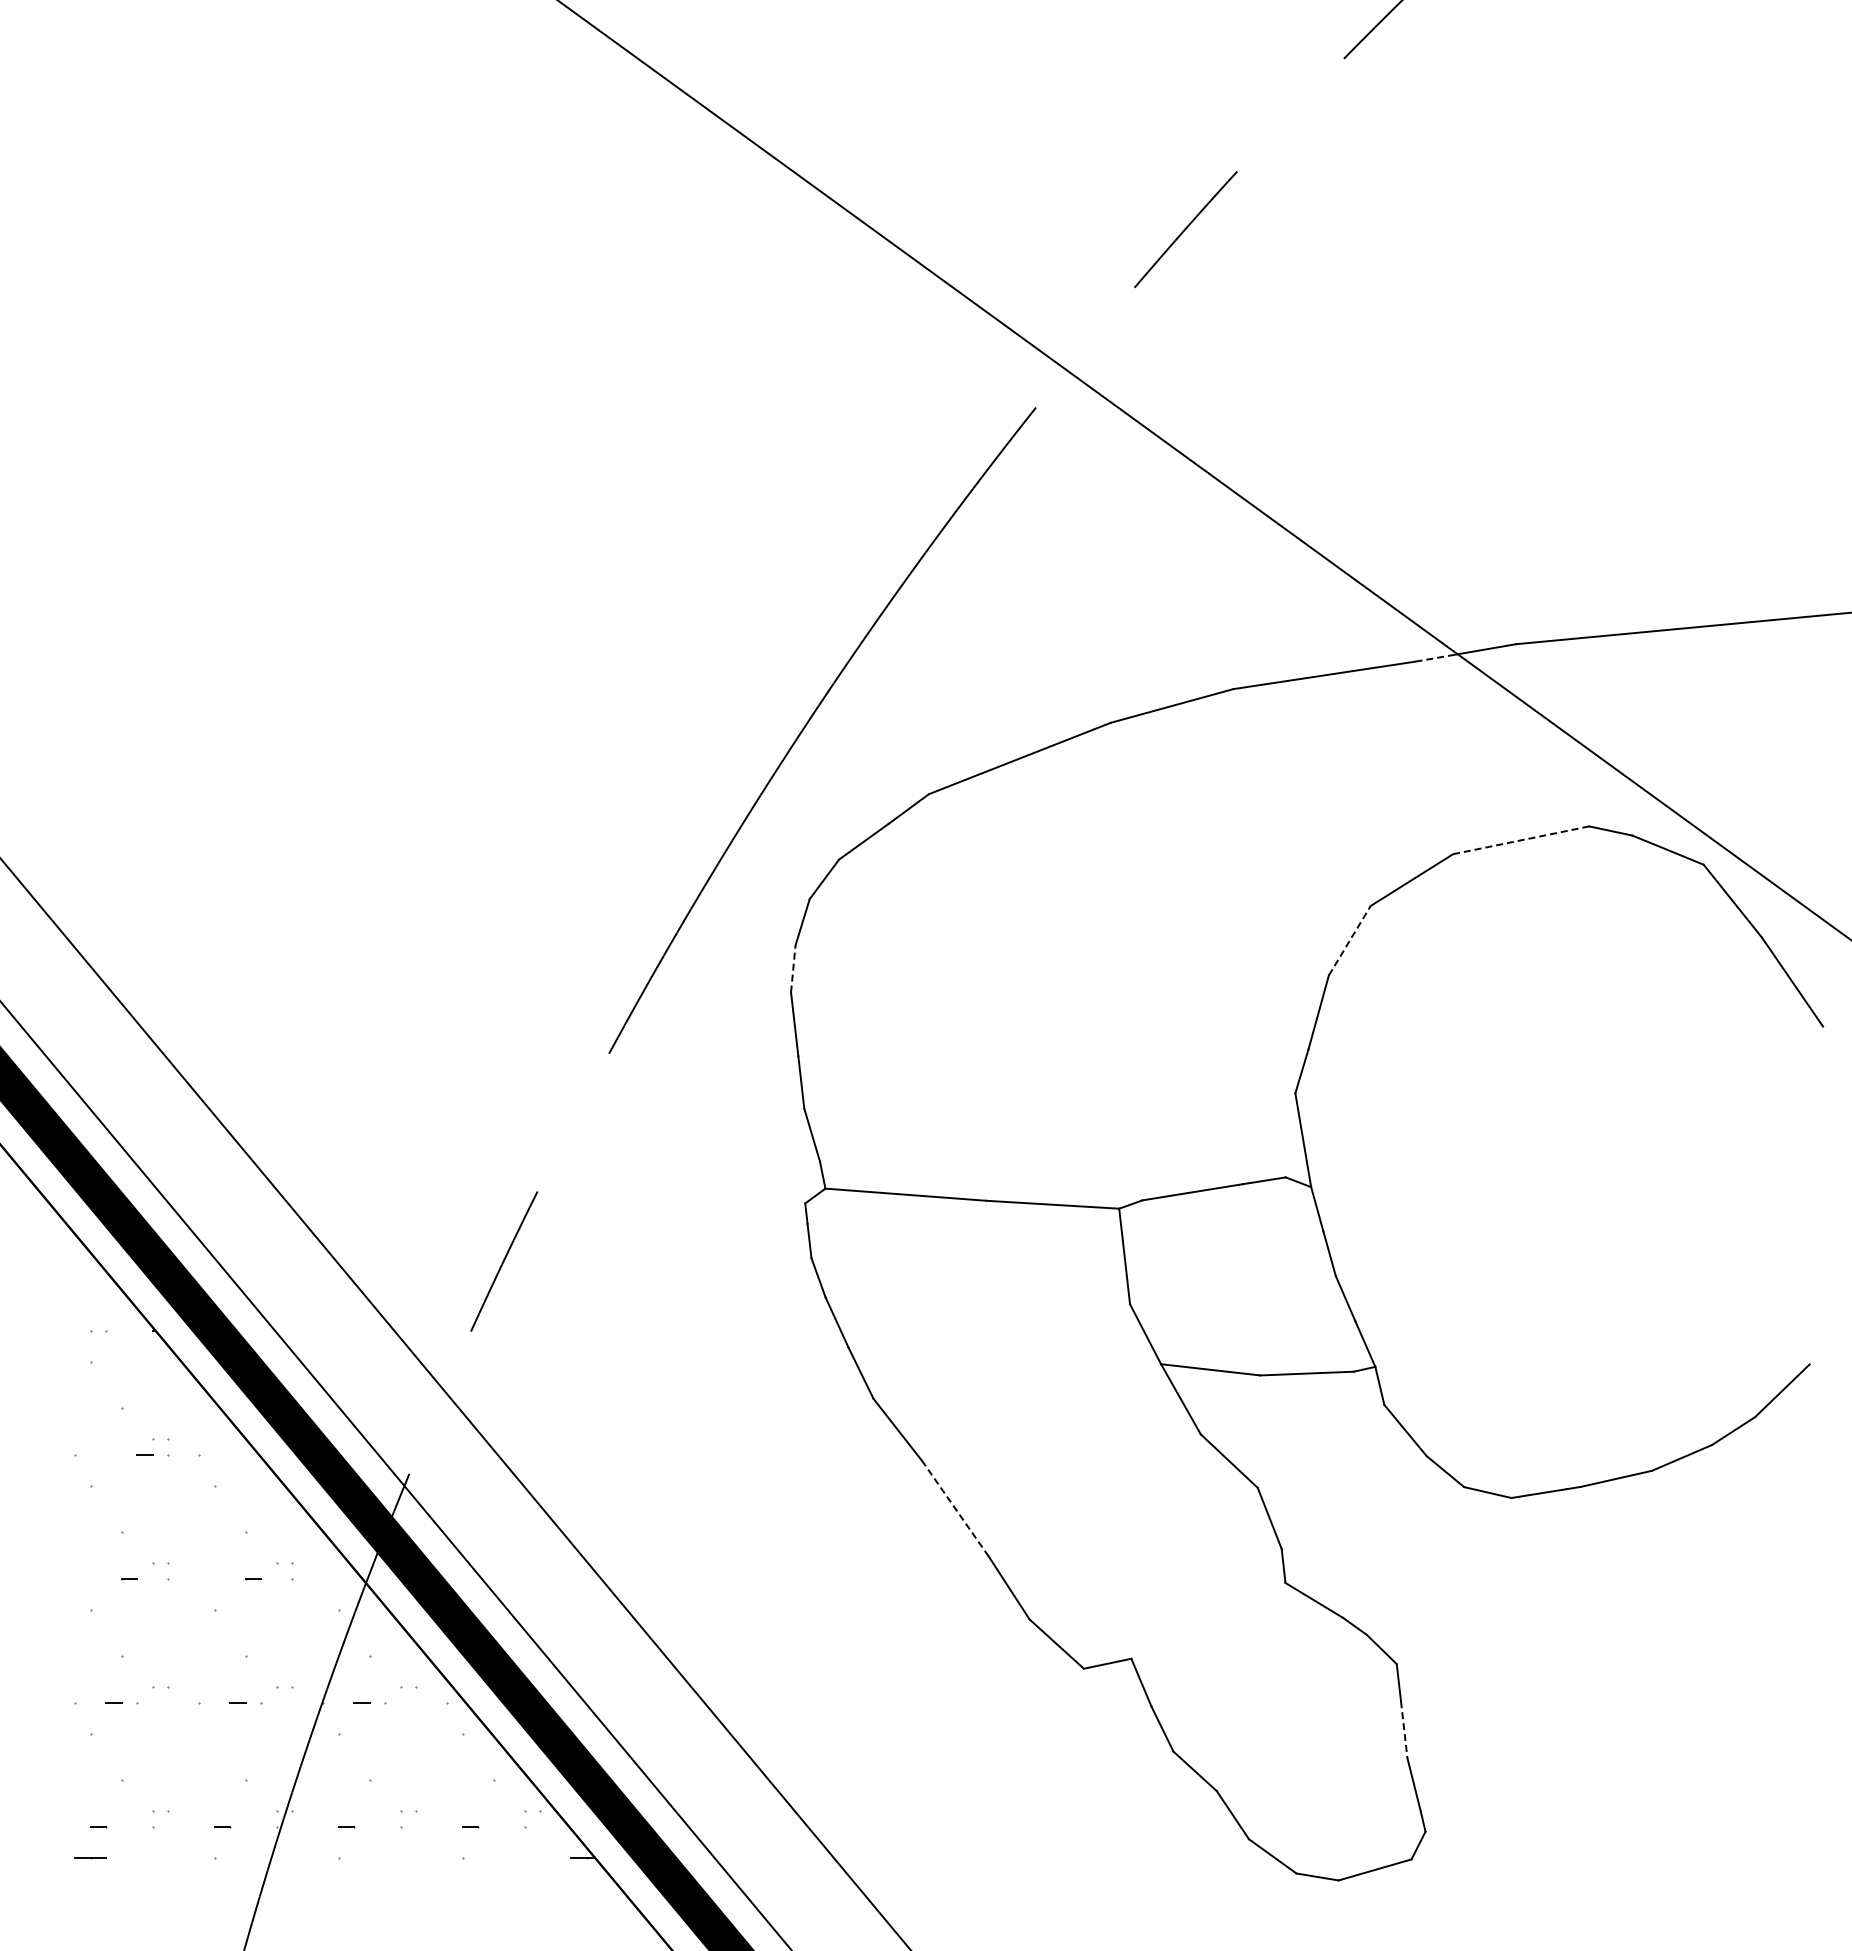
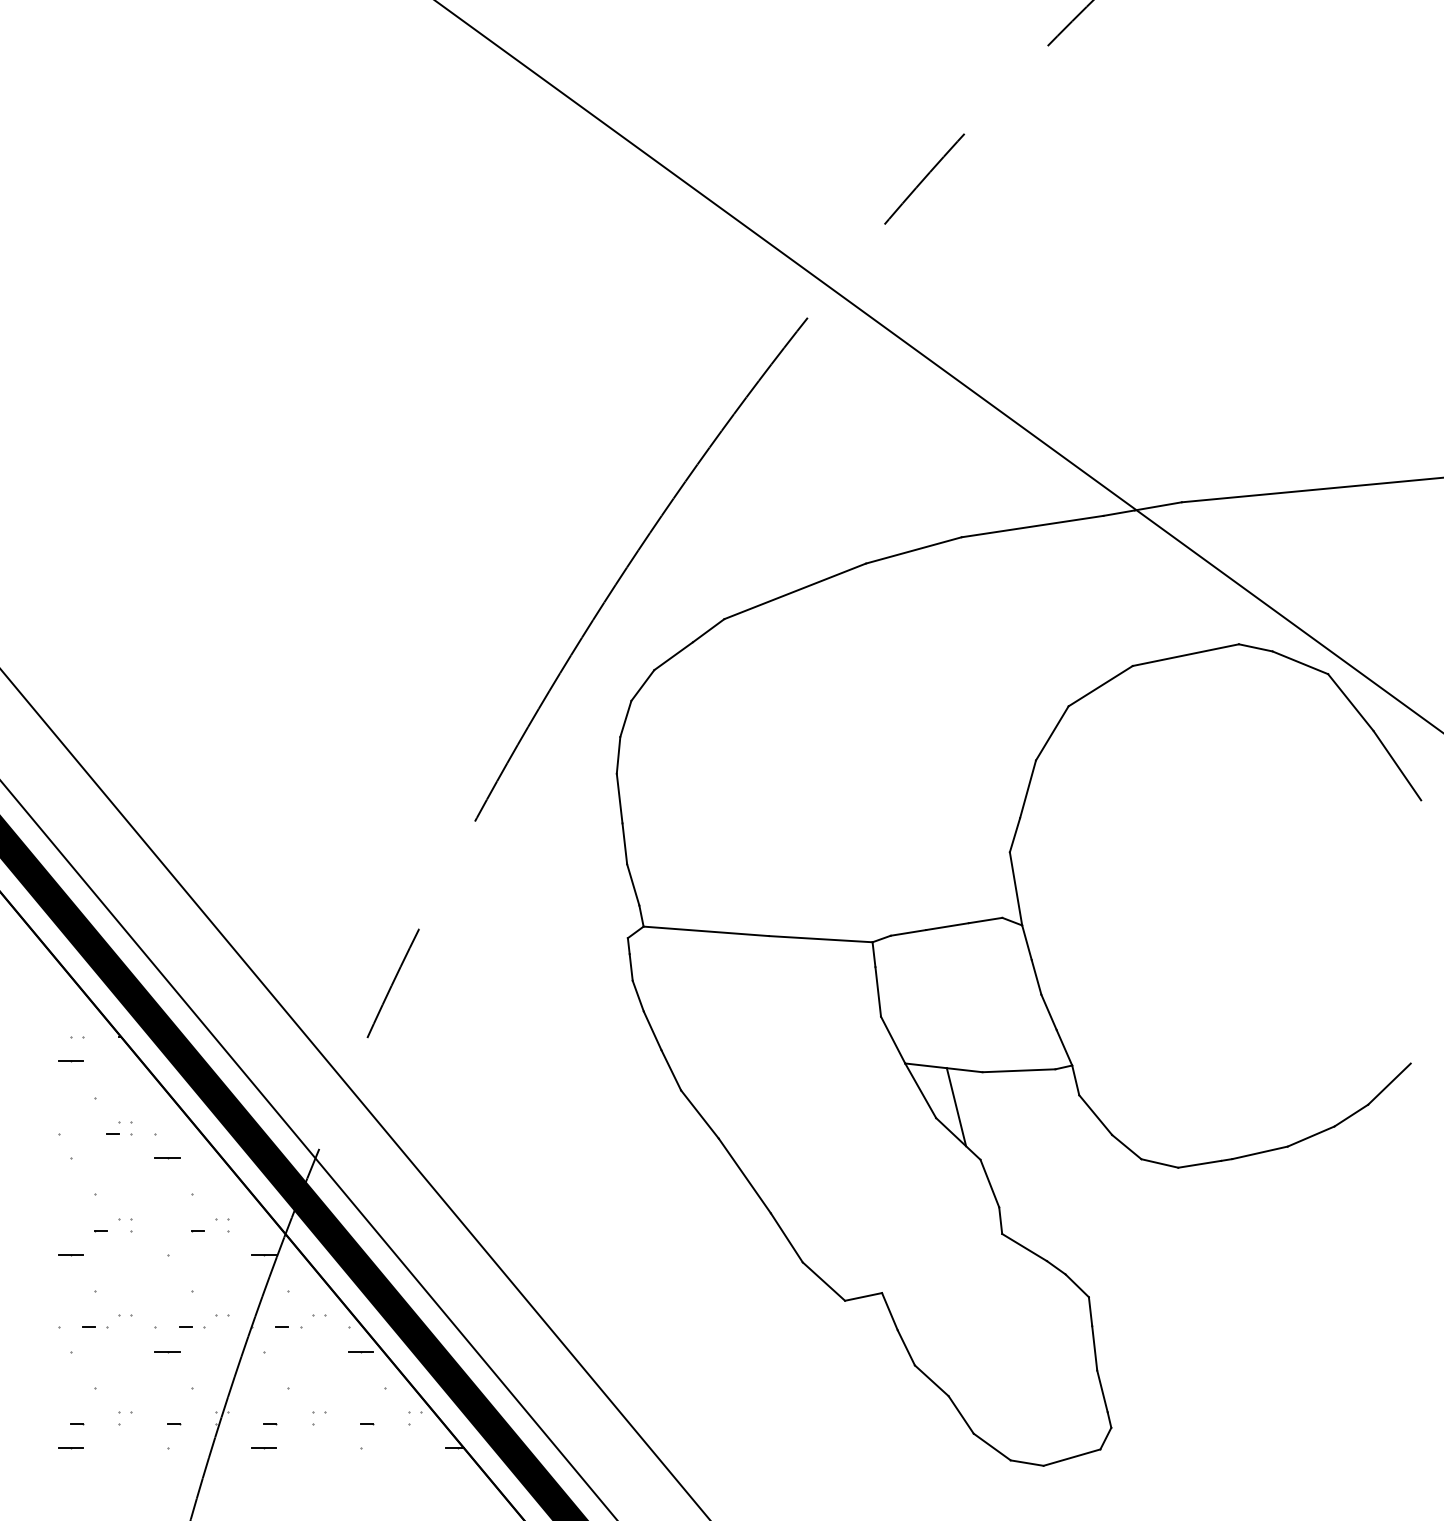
line: (1436, 658) -> (1119, 513), dashed -> solid
line: (1521, 840) -> (1186, 655), dashed -> solid
line: (1349, 940) -> (1052, 733), dashed -> solid
line: (793, 968) -> (618, 755), dashed -> solid
line: (90, 1361) -> (70, 1061), added
line: (1226, 1420) -> (956, 1107), added
line: (214, 1485) -> (167, 1157), added
line: (955, 1508) -> (744, 1175), dashed -> solid
line: (90, 1609) -> (70, 1254), added
line: (338, 1609) -> (264, 1254), added
line: (1404, 1729) -> (1094, 1348), dashed -> solid
line: (462, 1733) -> (360, 1351), added
line: (214, 1734) -> (167, 1352), added
line: (338, 1857) -> (264, 1447), added

